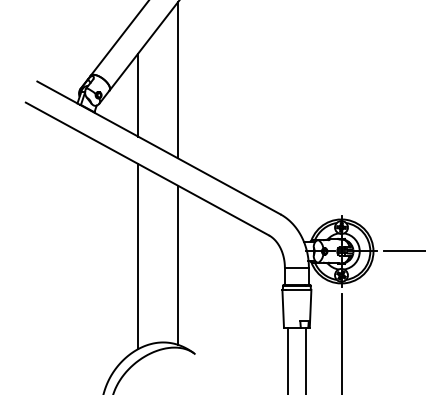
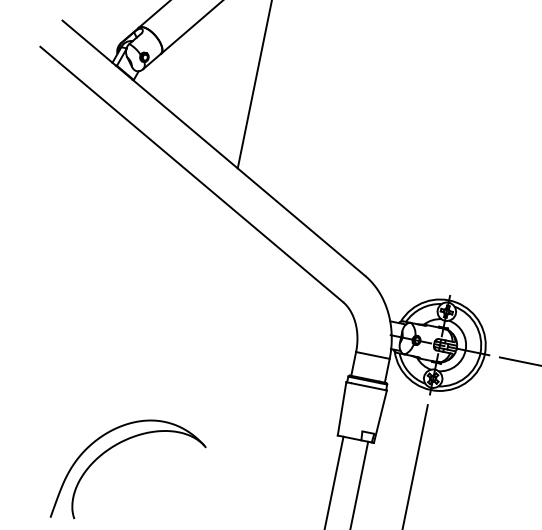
line: (138, 94) -> (200, 67), removed
line: (138, 256) -> (154, 294), removed
line: (178, 264) -> (208, 317), removed

